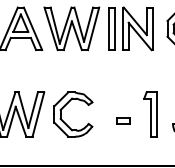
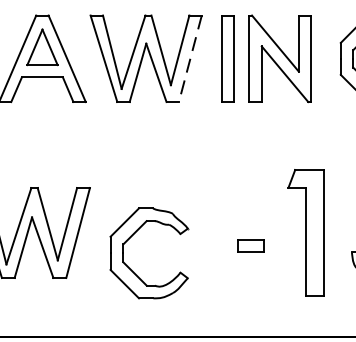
line: (93, 28) -> (190, 58), solid -> dashed
part: (65, 106) -> (133, 237), moved
part: (150, 114) -> (306, 233), size x1.4

